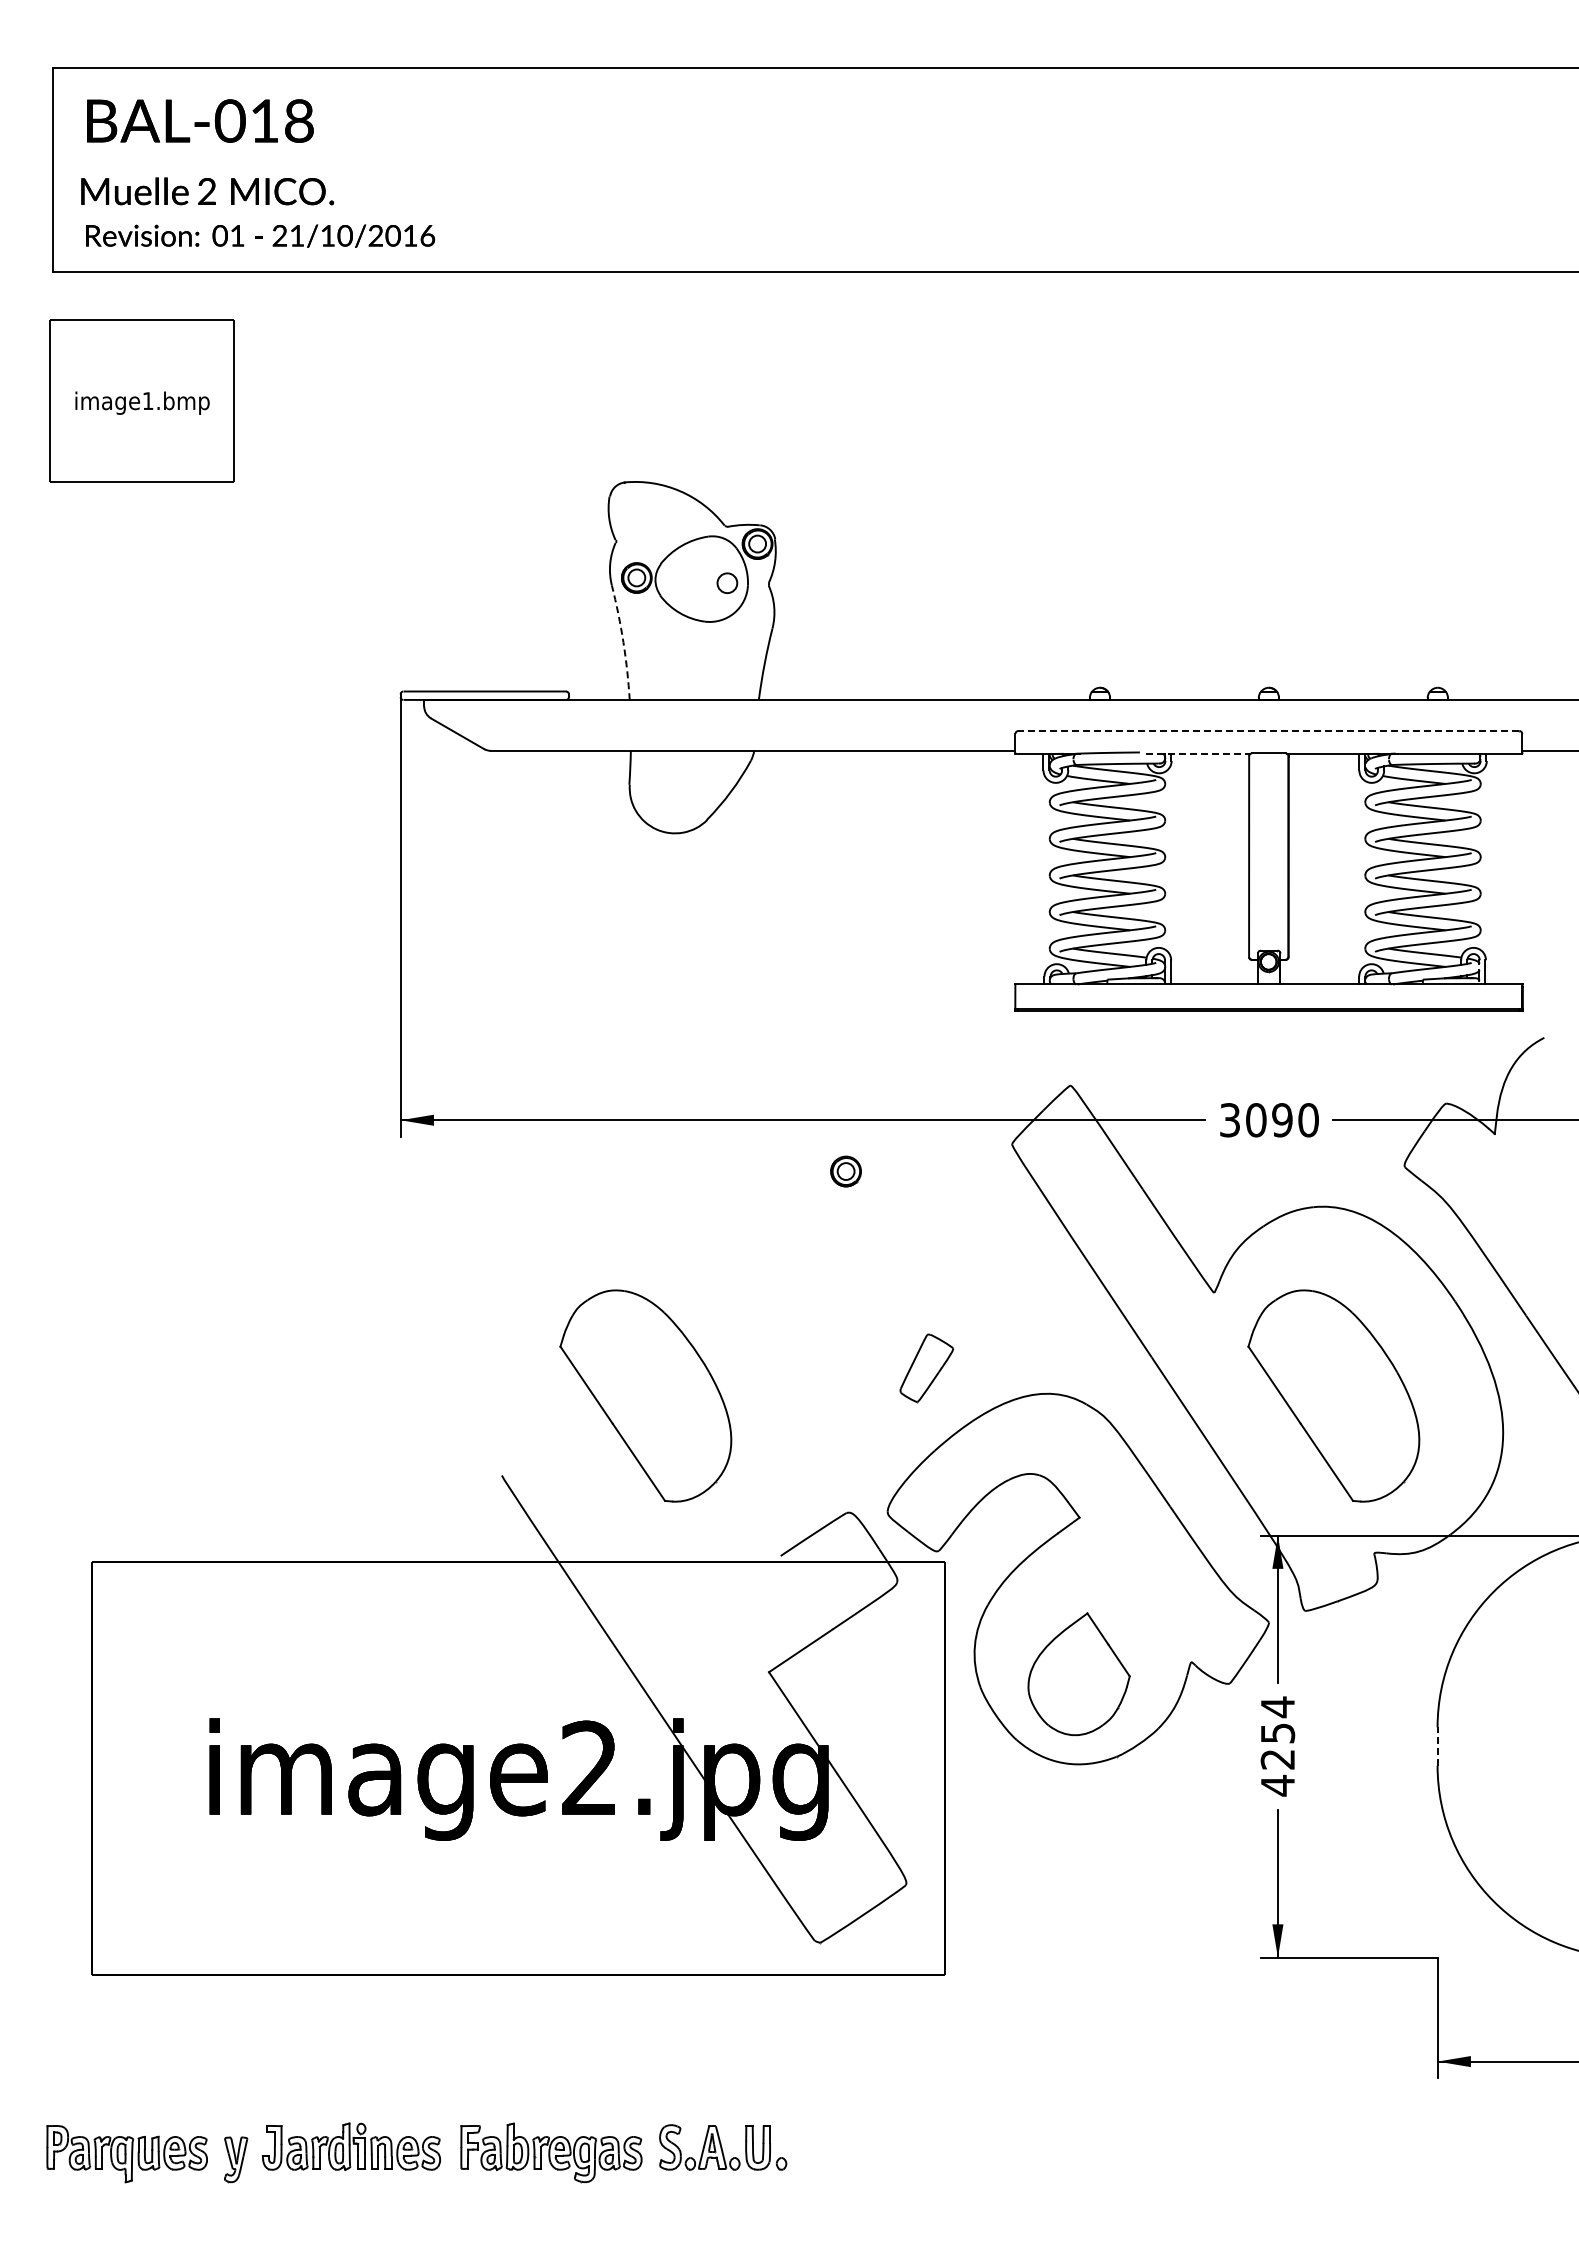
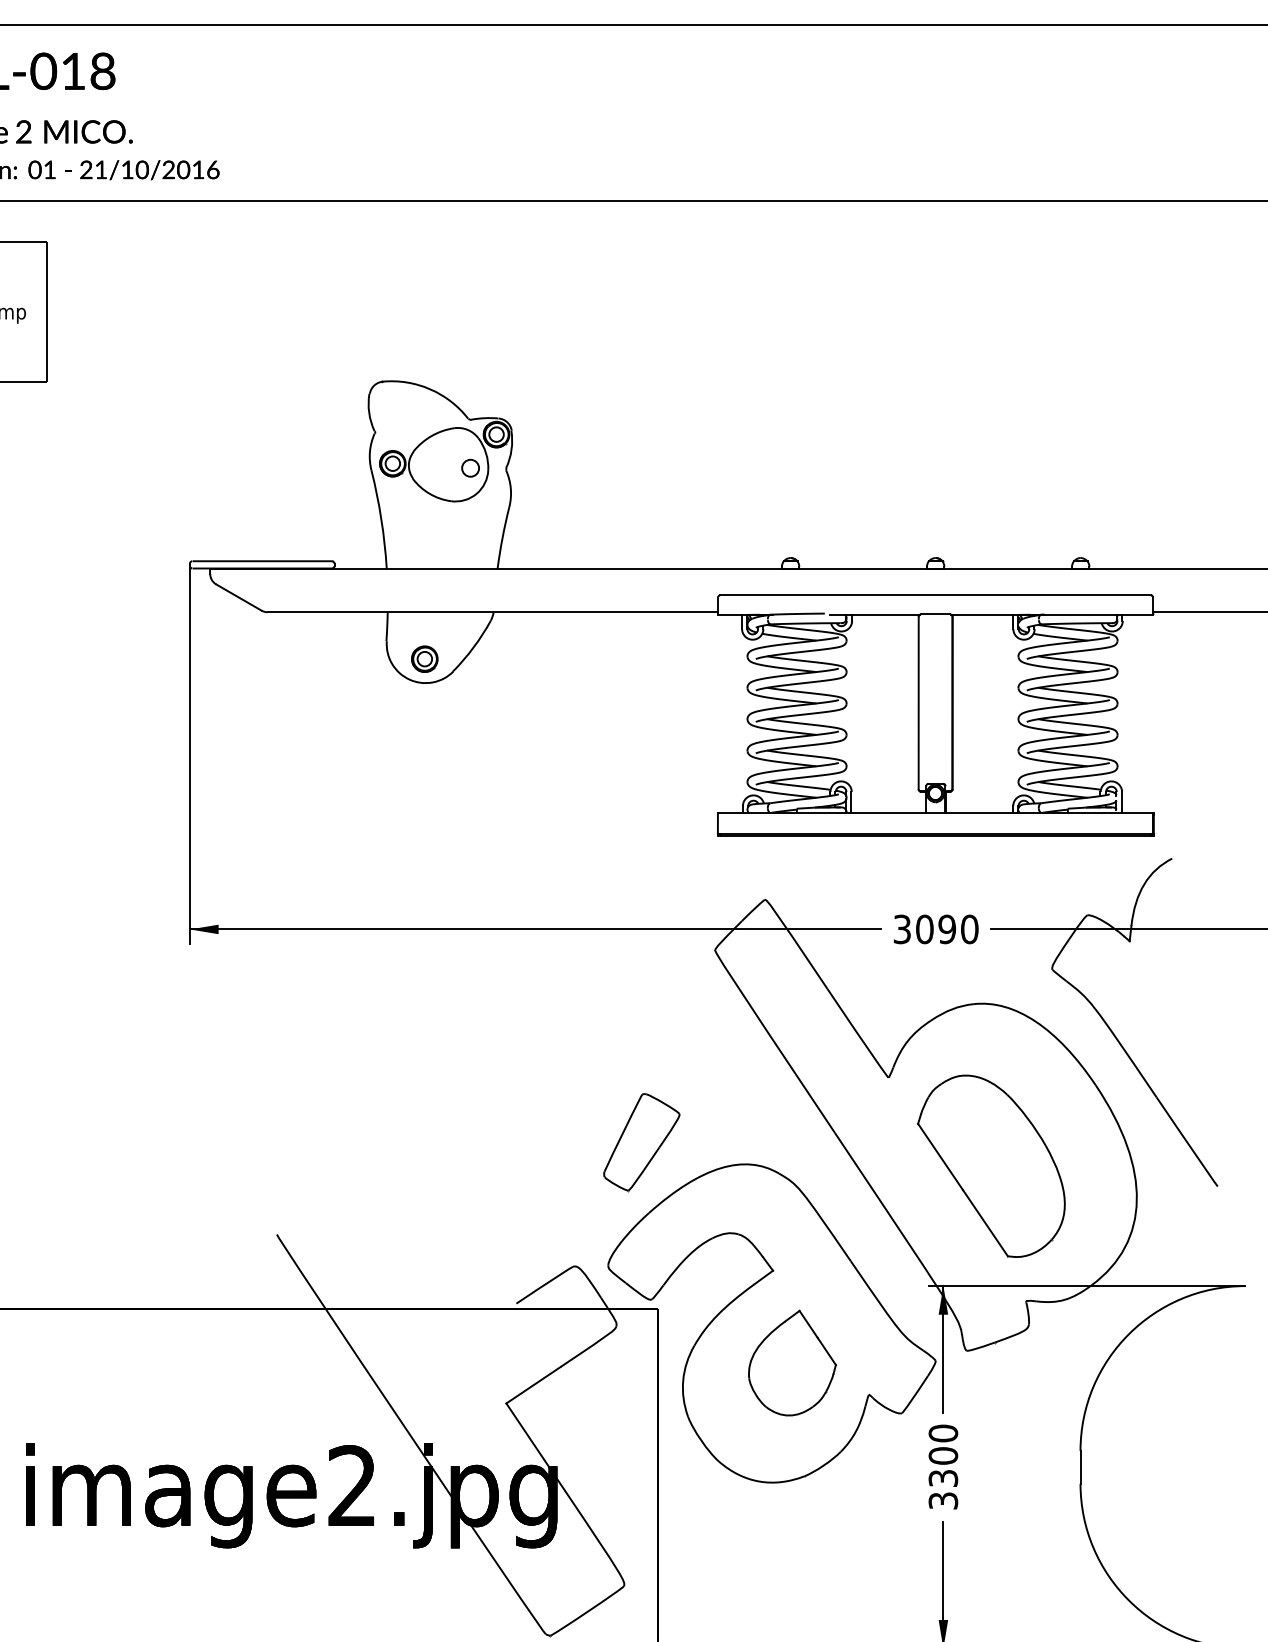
arc: (623, 642) -> (381, 519), dashed -> solid
line: (1268, 731) -> (935, 595), dashed -> solid
line: (1198, 753) -> (875, 614), dashed -> solid
part: (845, 1171) -> (424, 659), moved
part: (926, 1368) -> (641, 1142), size x1.67
part: (645, 1395) -> (400, 1165), removed
part: (1078, 1673) -> (791, 1362), moved
text: (1277, 1746) -> (943, 1467), 4254 -> 3300
line: (1437, 1746) -> (1080, 1467), dashed -> solid

